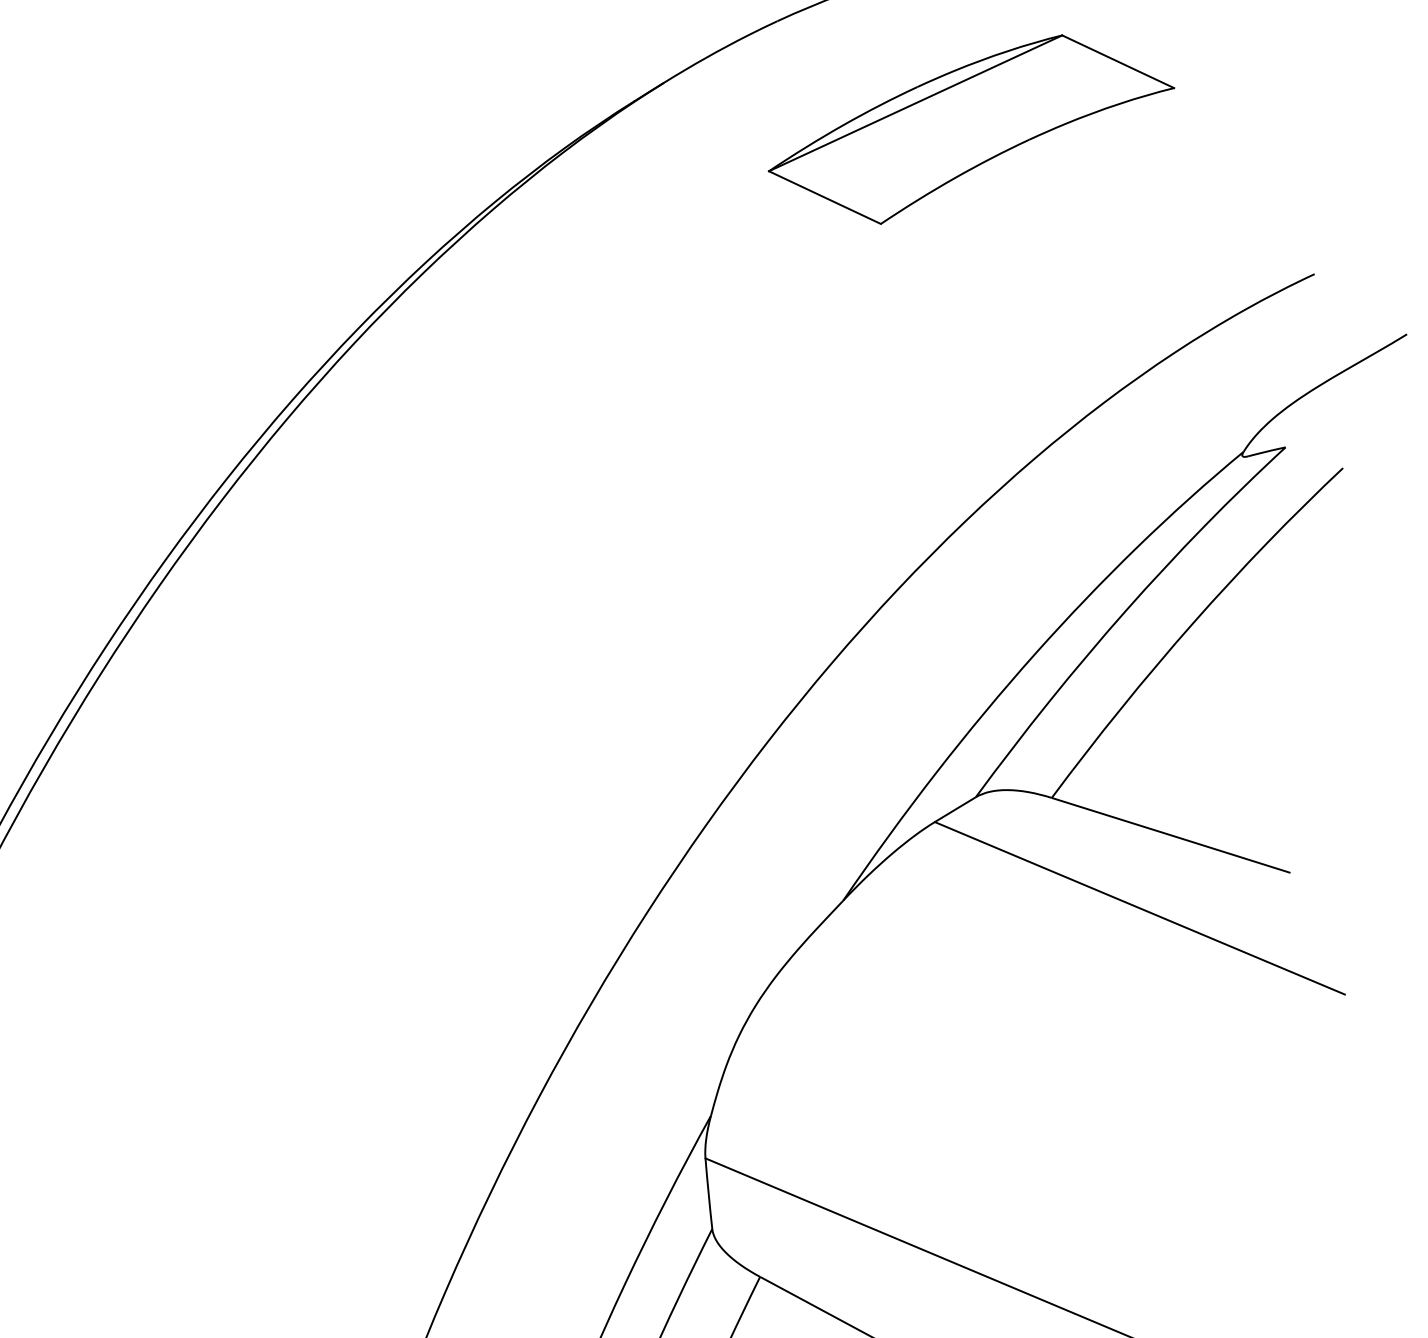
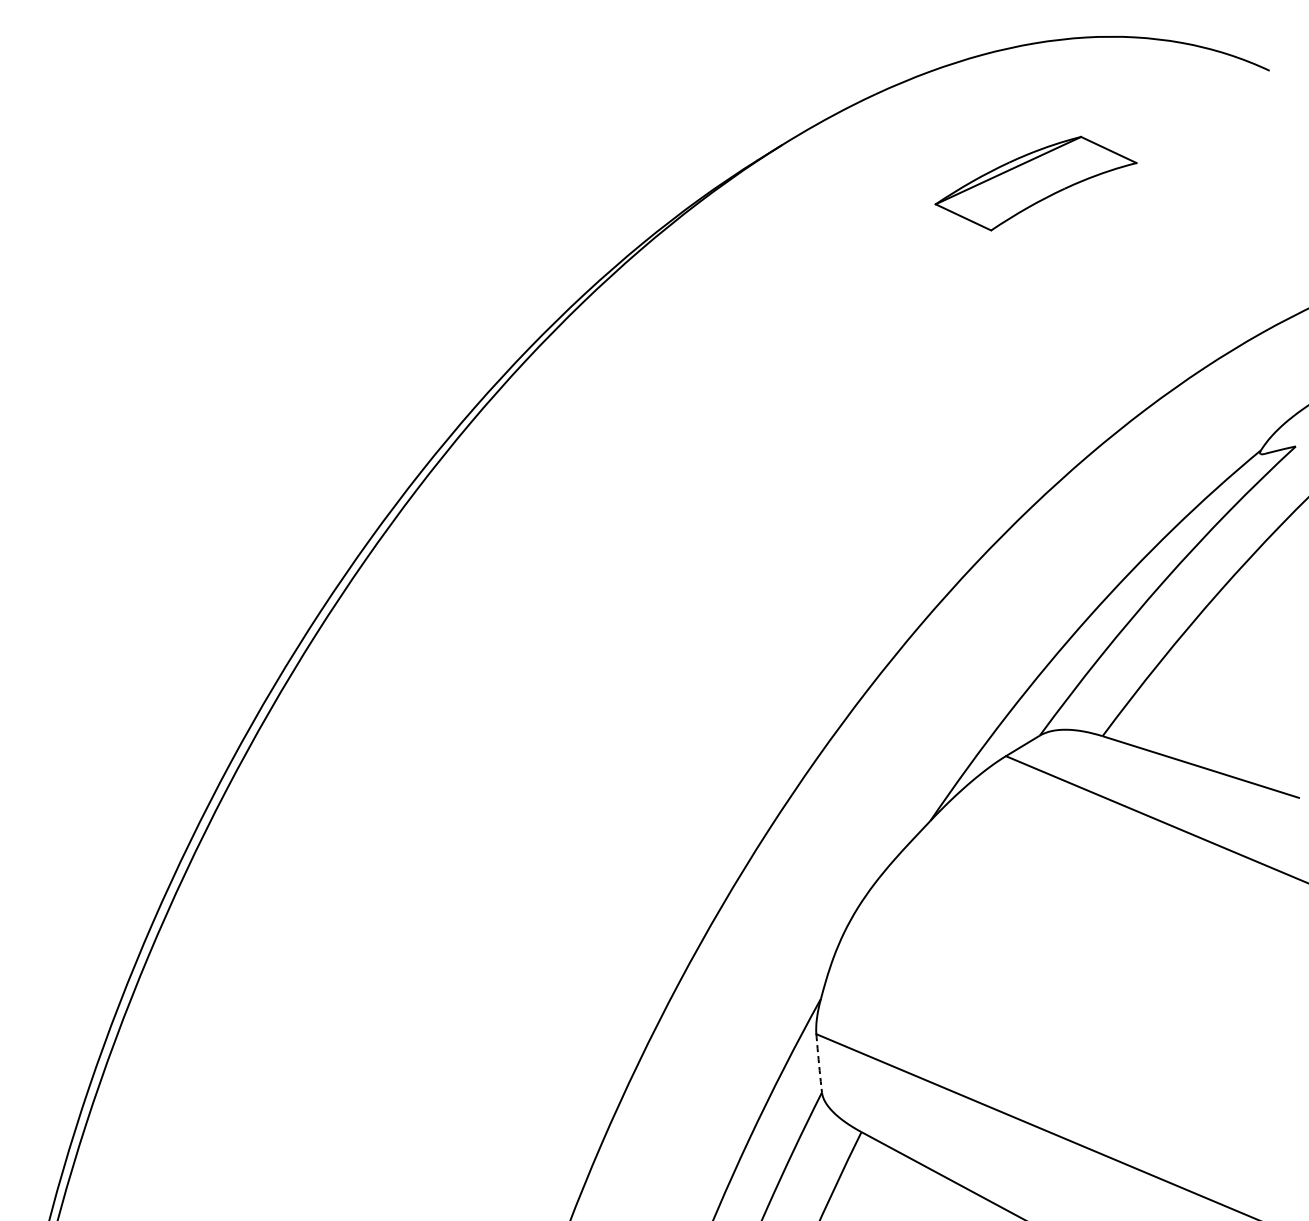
part: (970, 129) -> (1035, 183), size x0.6
arc: (708, 1193) -> (818, 1063), solid -> dashed

